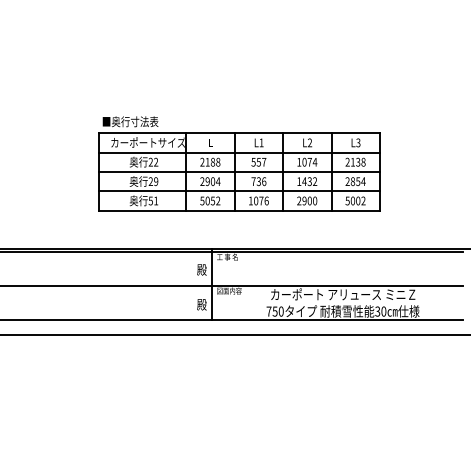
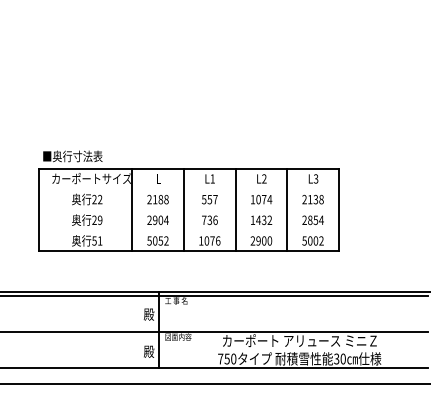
line: (239, 152) -> (189, 189), removed
line: (239, 171) -> (189, 209), removed
line: (239, 191) -> (189, 230), removed

